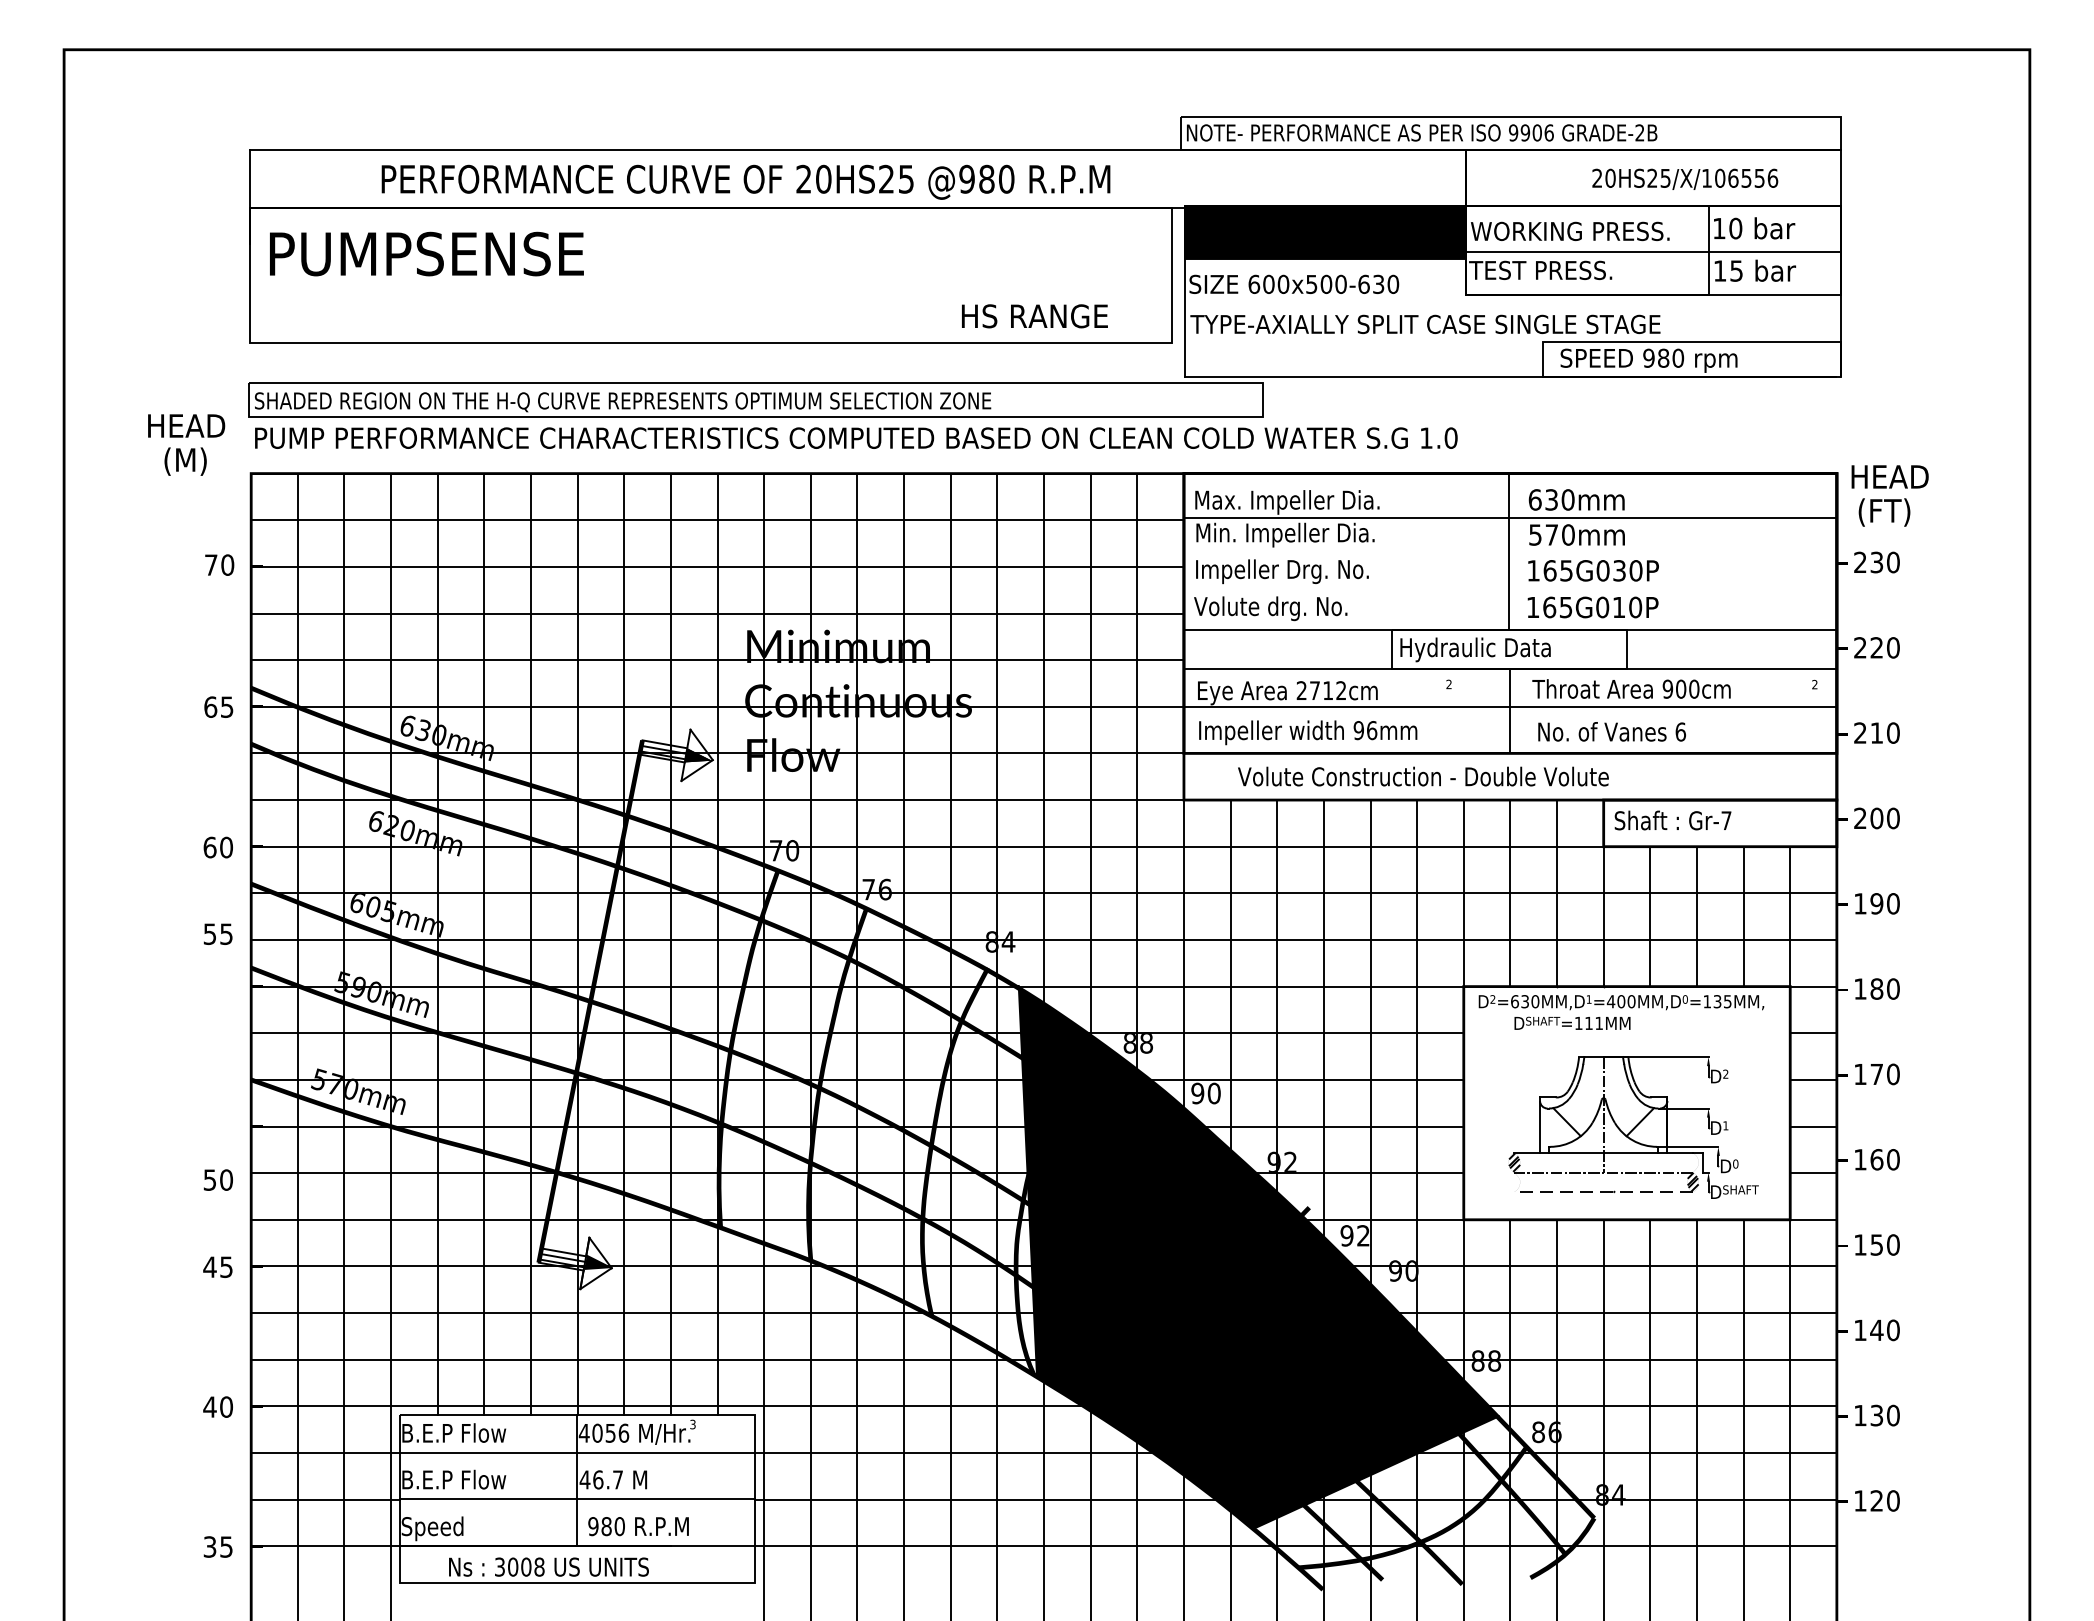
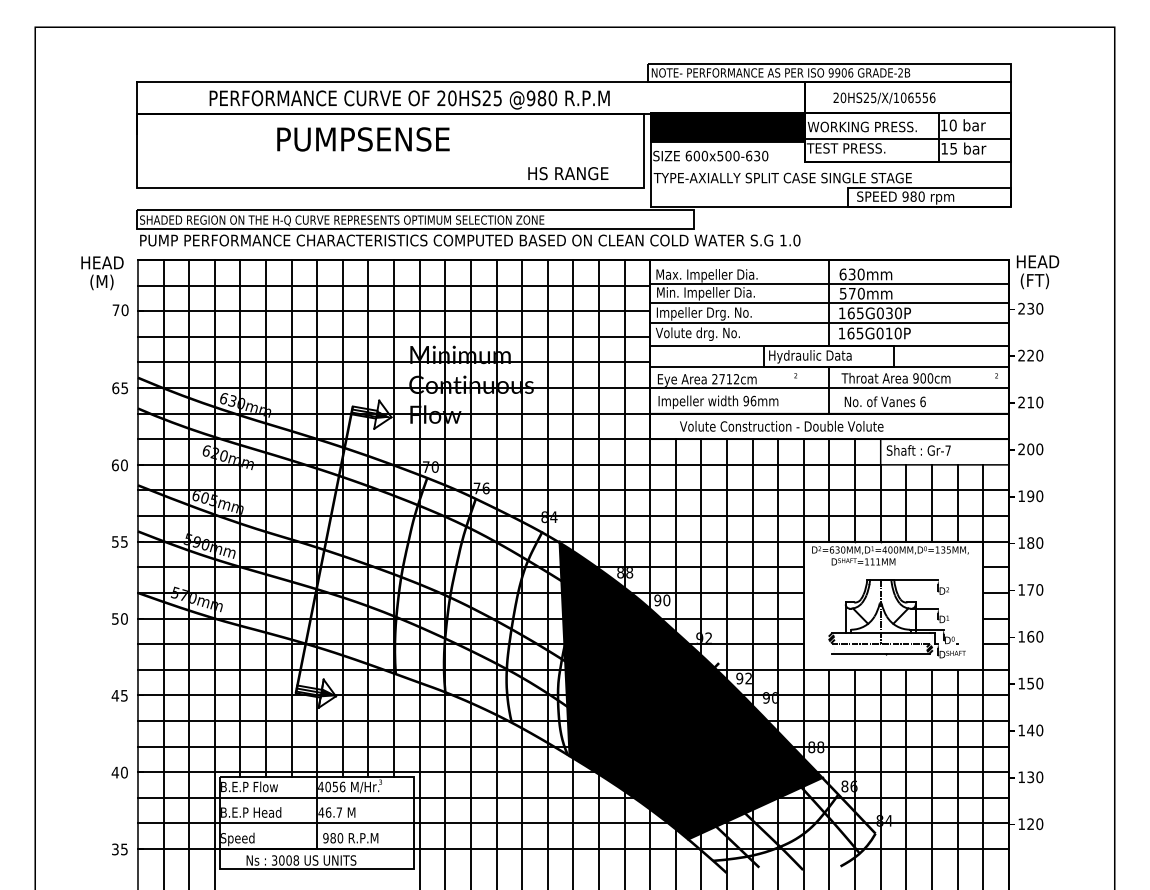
text: (1685, 179) -> (884, 98), moved
text: (426, 254) -> (363, 139), moved
text: (186, 445) -> (102, 273), moved
line: (1510, 552) -> (829, 303), added
line: (1510, 589) -> (829, 323), added
text: (217, 933) -> (119, 541), moved
text: (217, 1179) -> (119, 618), moved
line: (1603, 1191) -> (880, 654), dashed -> solid
text: (487, 1479) -> (267, 812), B.E.P Flow -> B.E.P Head

